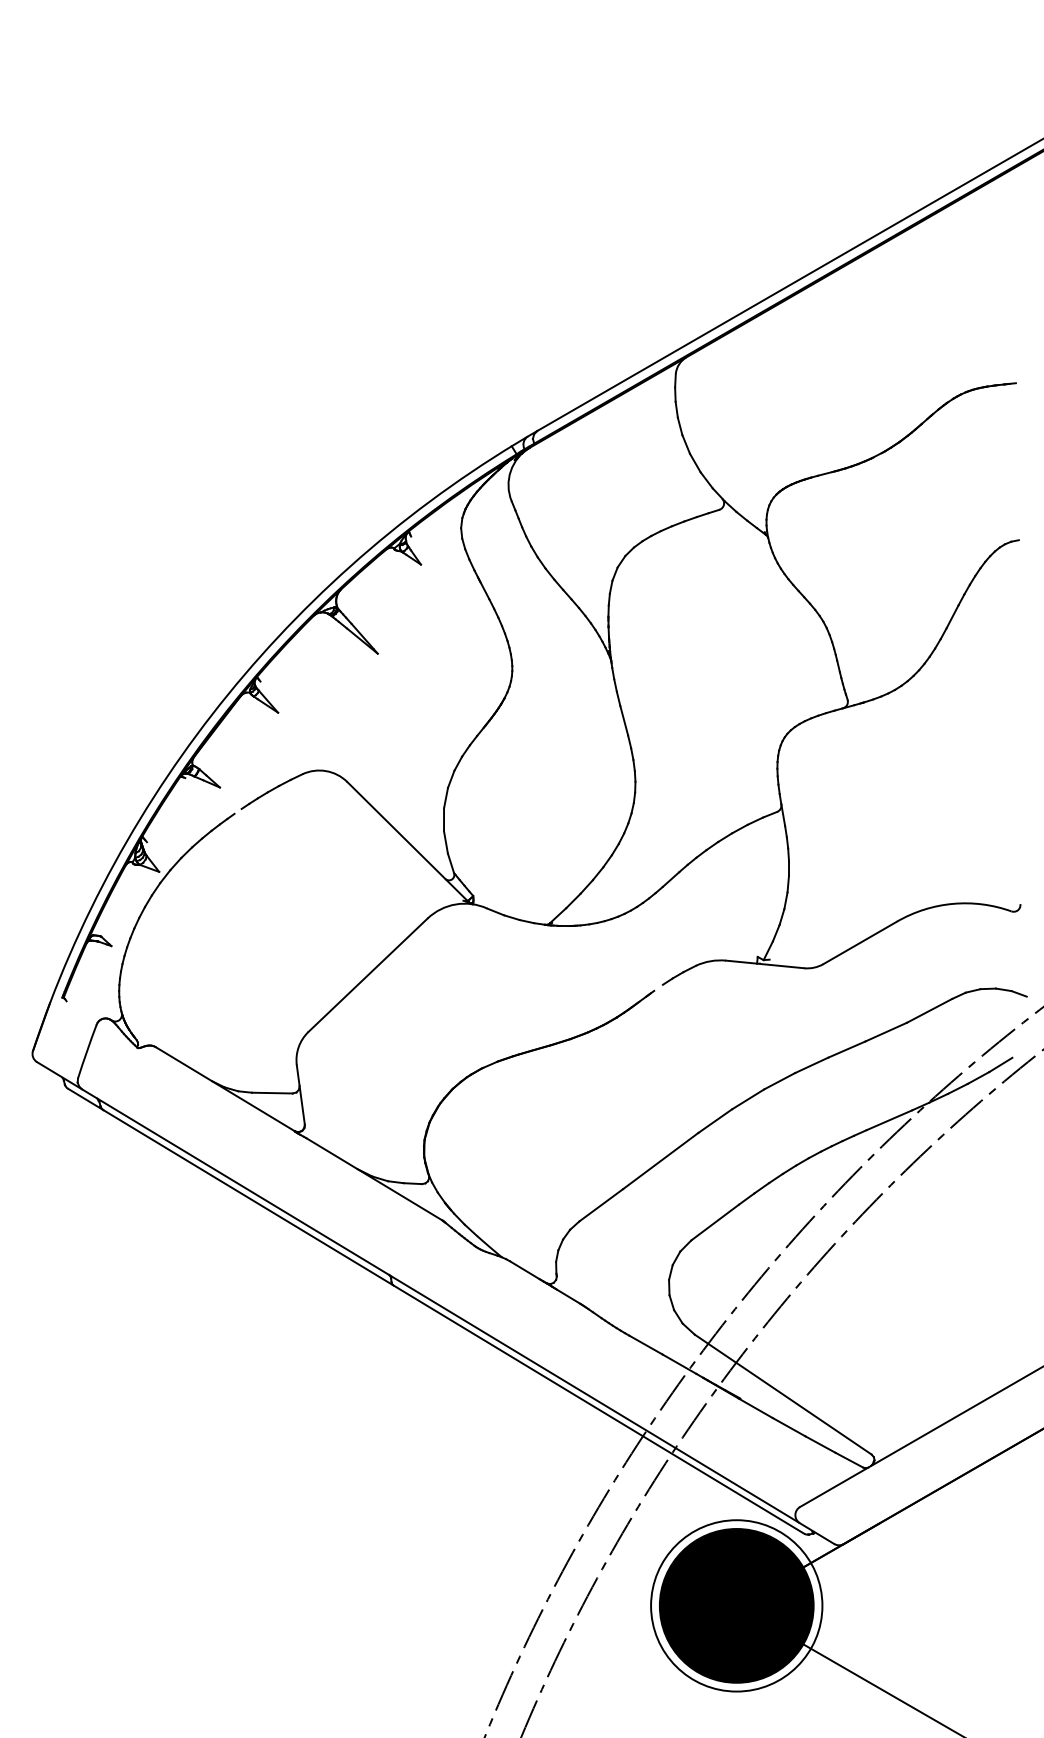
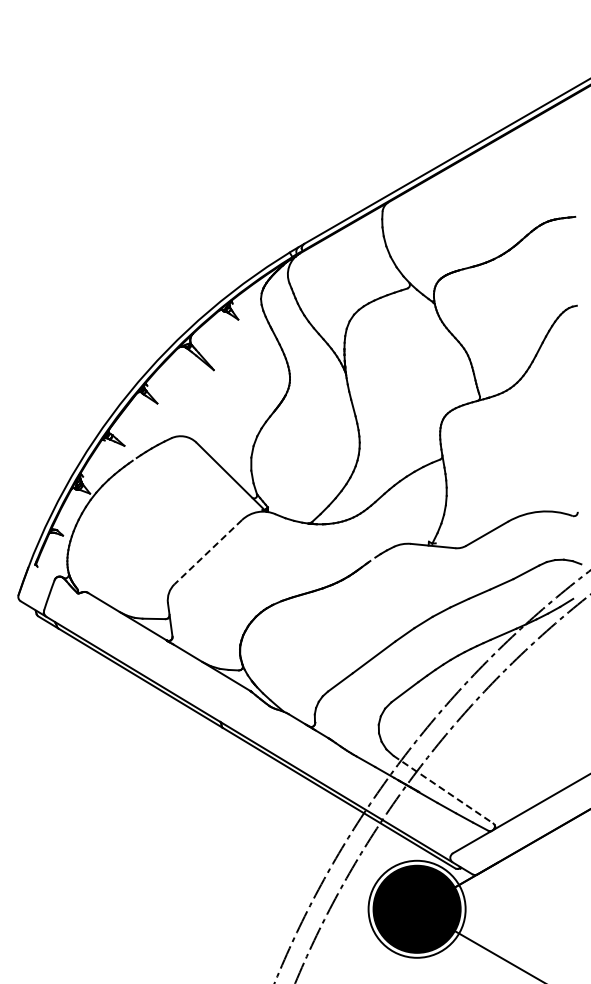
line: (368, 975) -> (208, 552), solid -> dashed
line: (783, 1394) -> (443, 789), solid -> dashed

